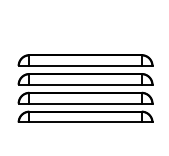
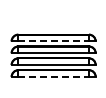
line: (86, 66) -> (54, 41), solid -> dashed
line: (86, 121) -> (54, 76), solid -> dashed

